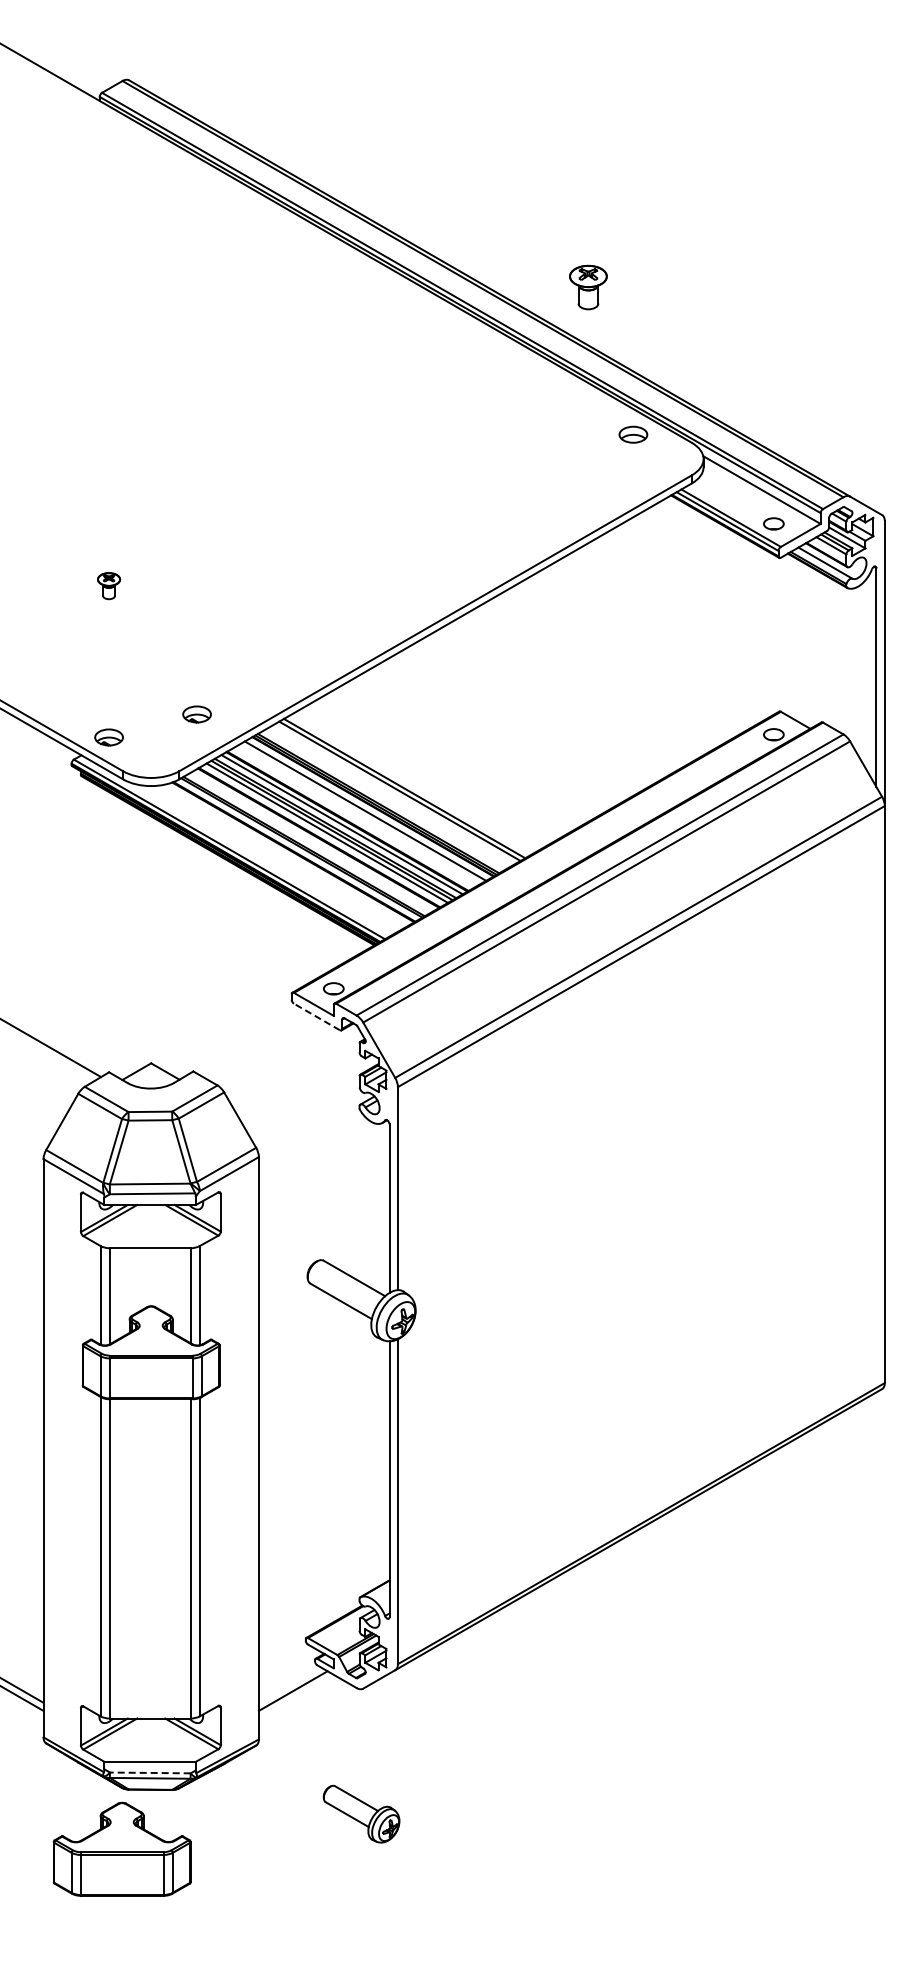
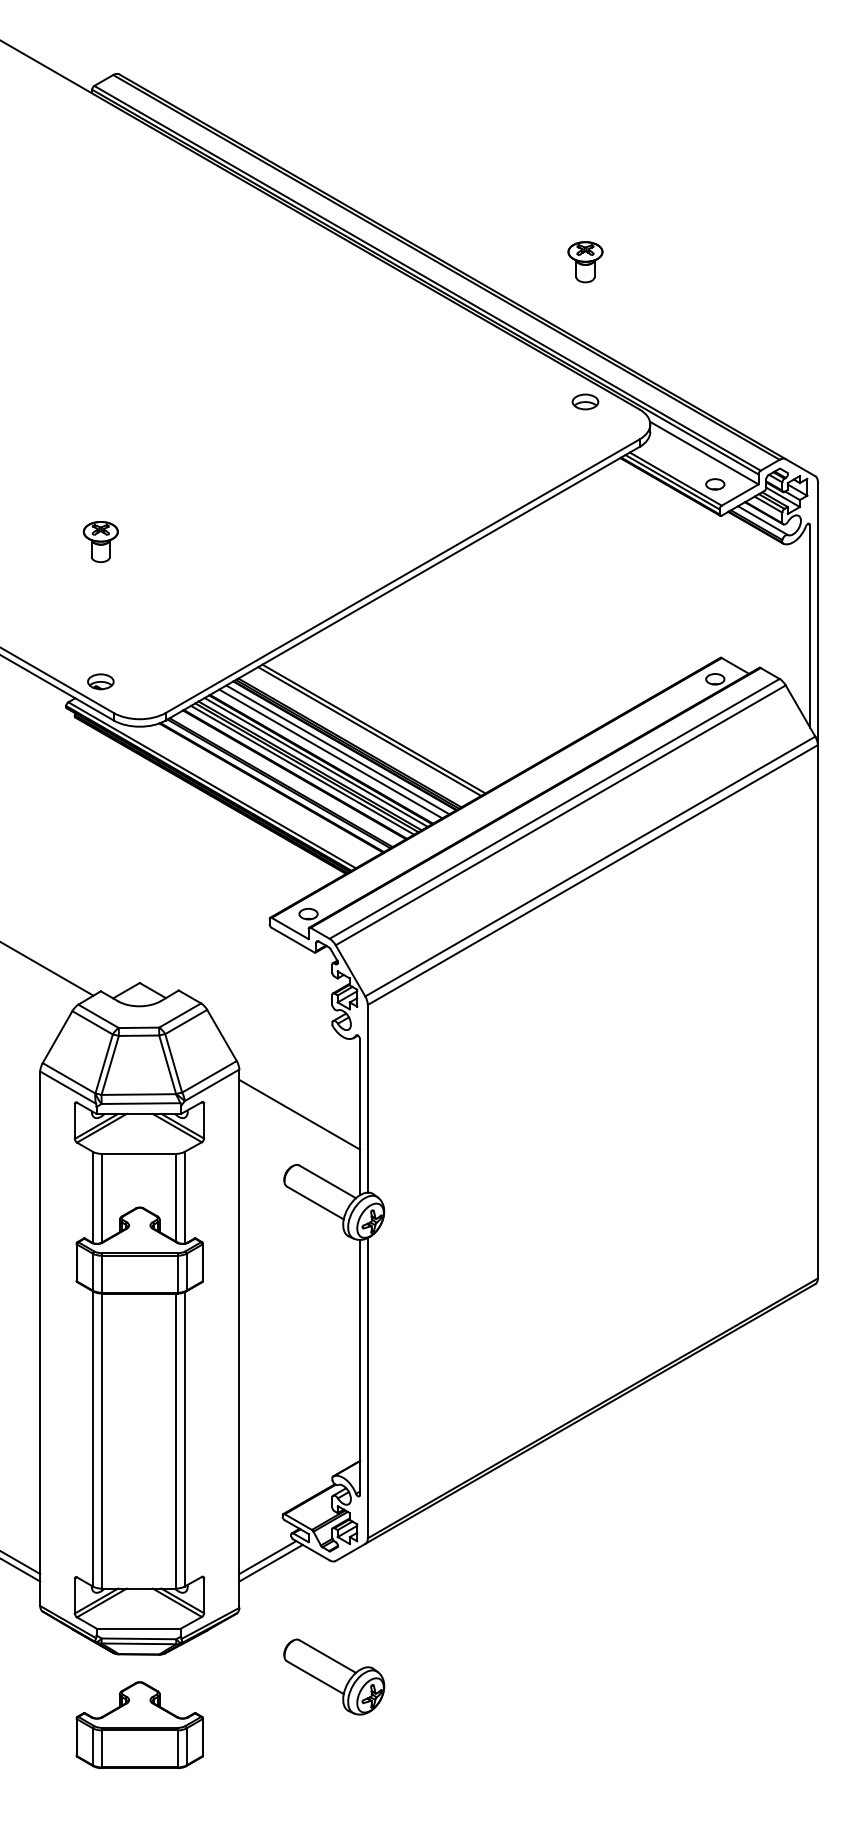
part: (588, 287) -> (585, 262), moved
part: (108, 585) -> (100, 541), size x1.67
part: (196, 714) -> (181, 660), removed
line: (357, 815) -> (330, 753), added
line: (316, 1016) -> (292, 939), dashed -> solid
line: (323, 1205) -> (299, 1114), added
line: (289, 1684) -> (267, 1557), added
line: (149, 1772) -> (138, 1638), dashed -> solid
part: (361, 1813) -> (334, 1676), size x1.43
part: (121, 1848) -> (139, 1724), moved

